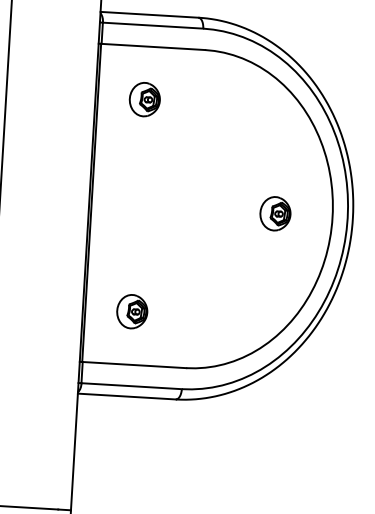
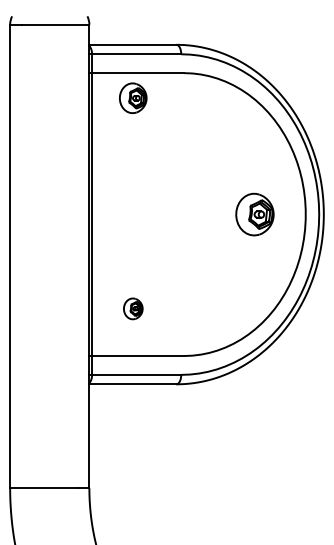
part: (145, 99) -> (133, 98), moved
part: (274, 213) -> (254, 214), size x1.4
part: (132, 311) -> (133, 308), size x0.7

